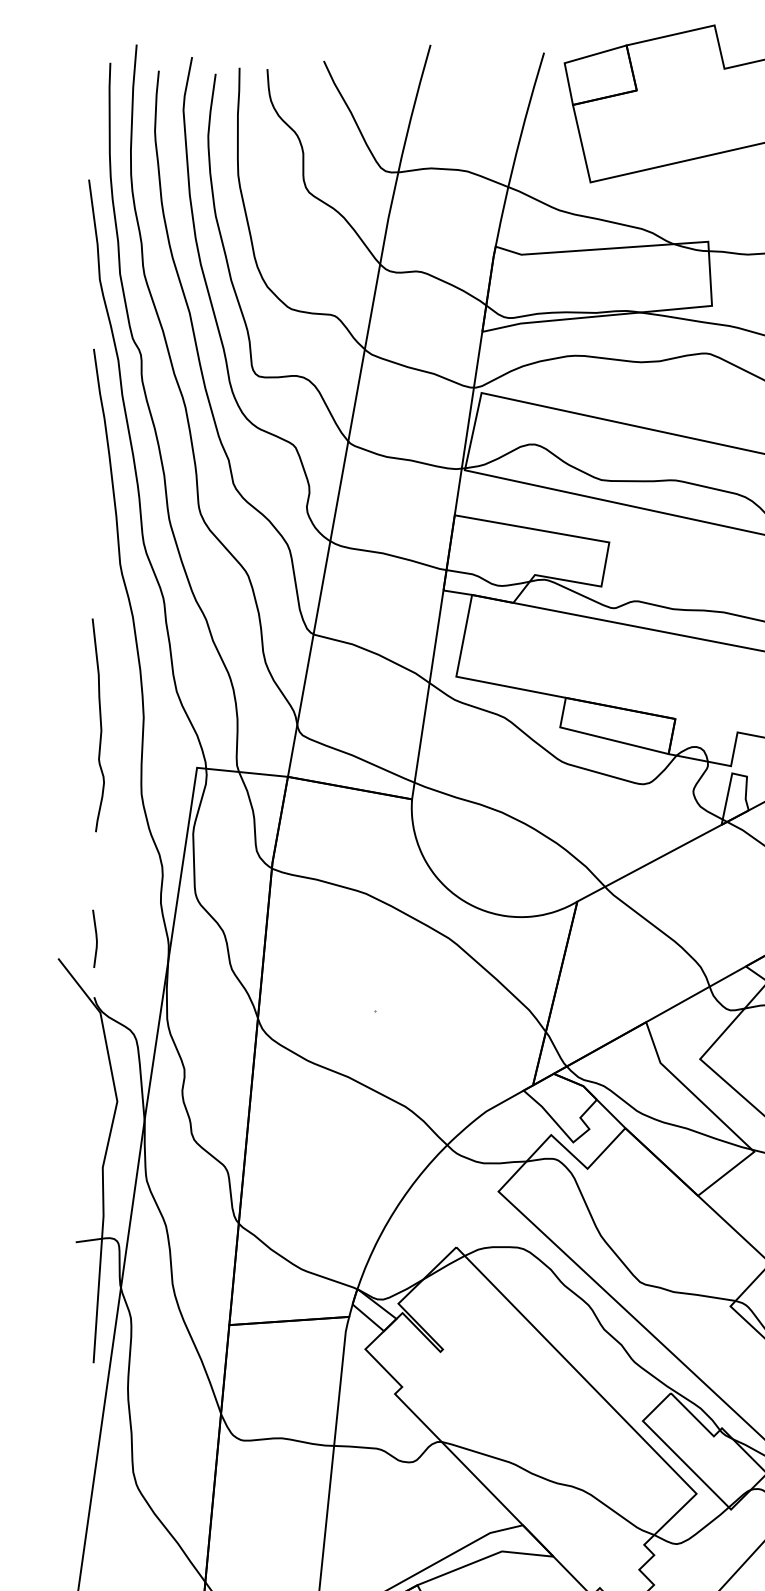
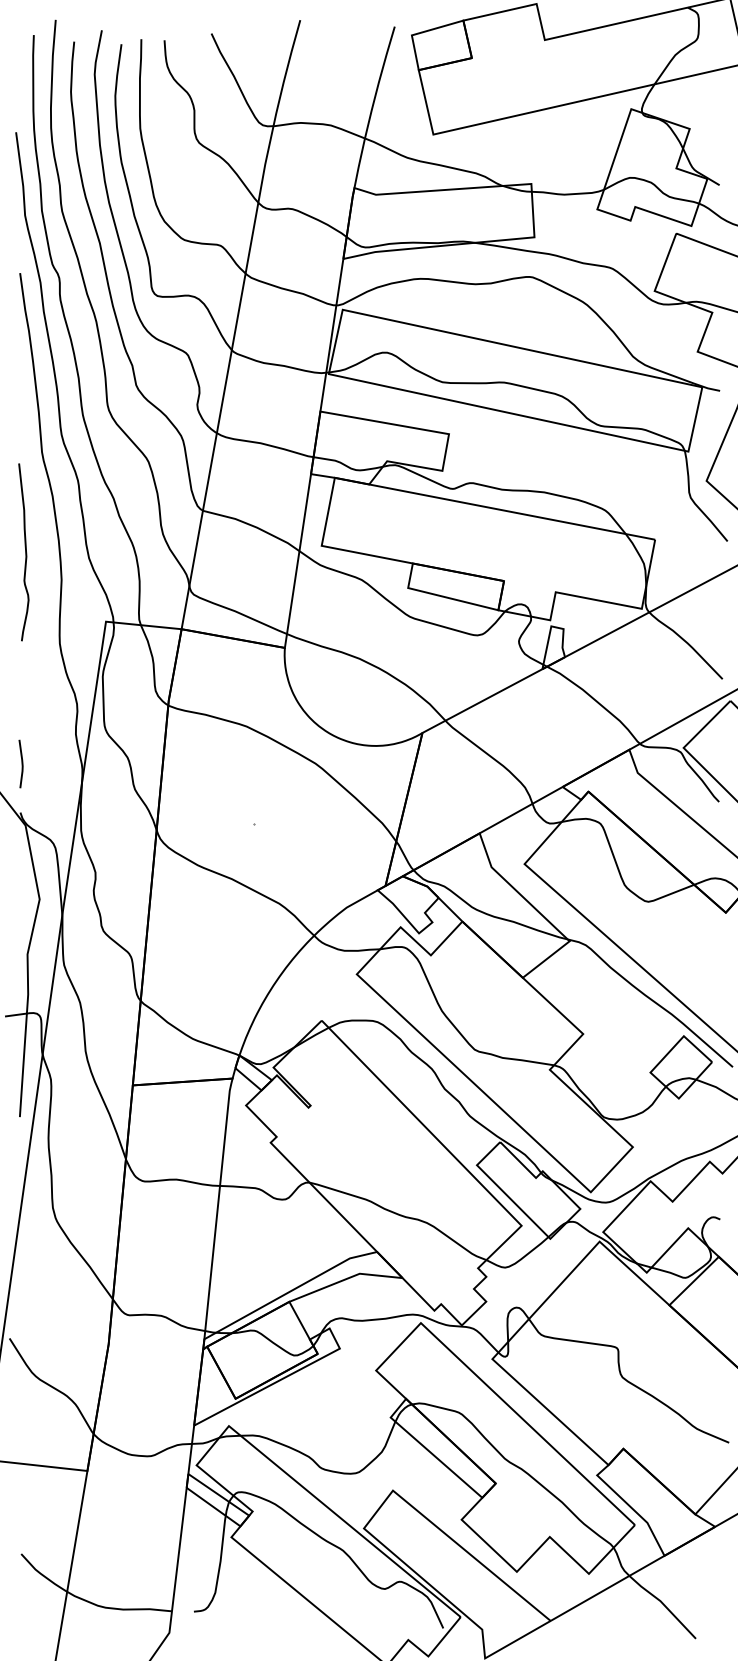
curve: (100, 725) -> (25, 552), moved

